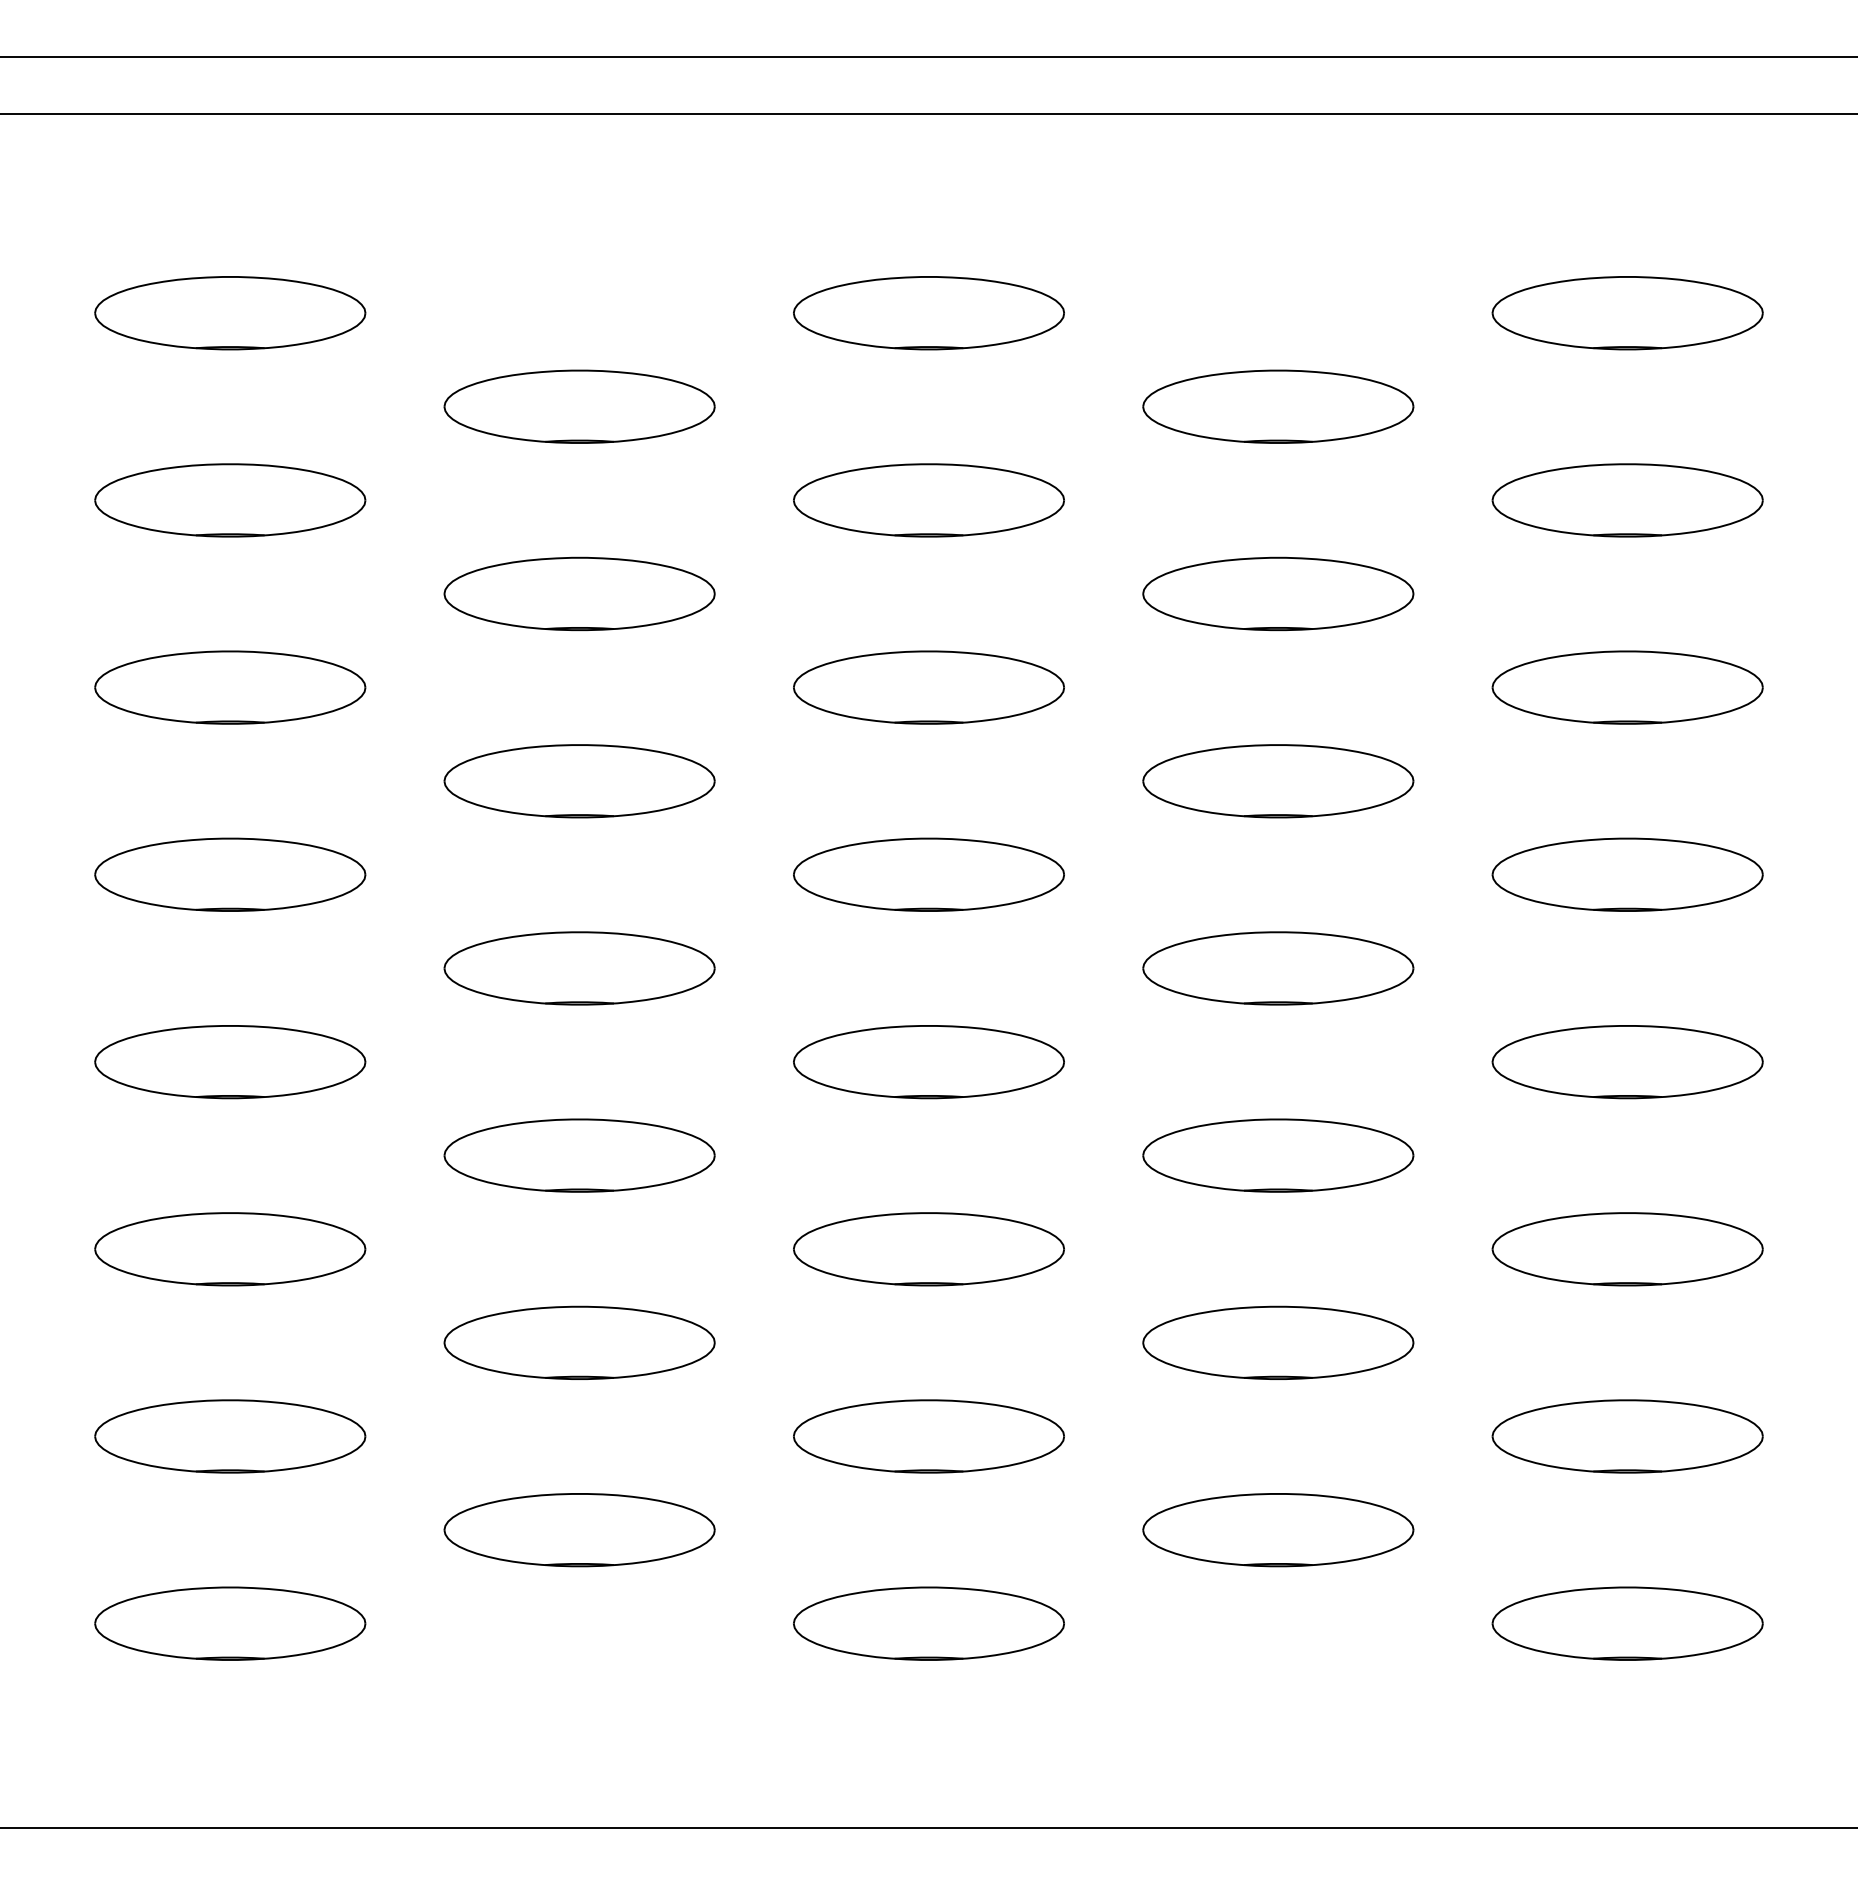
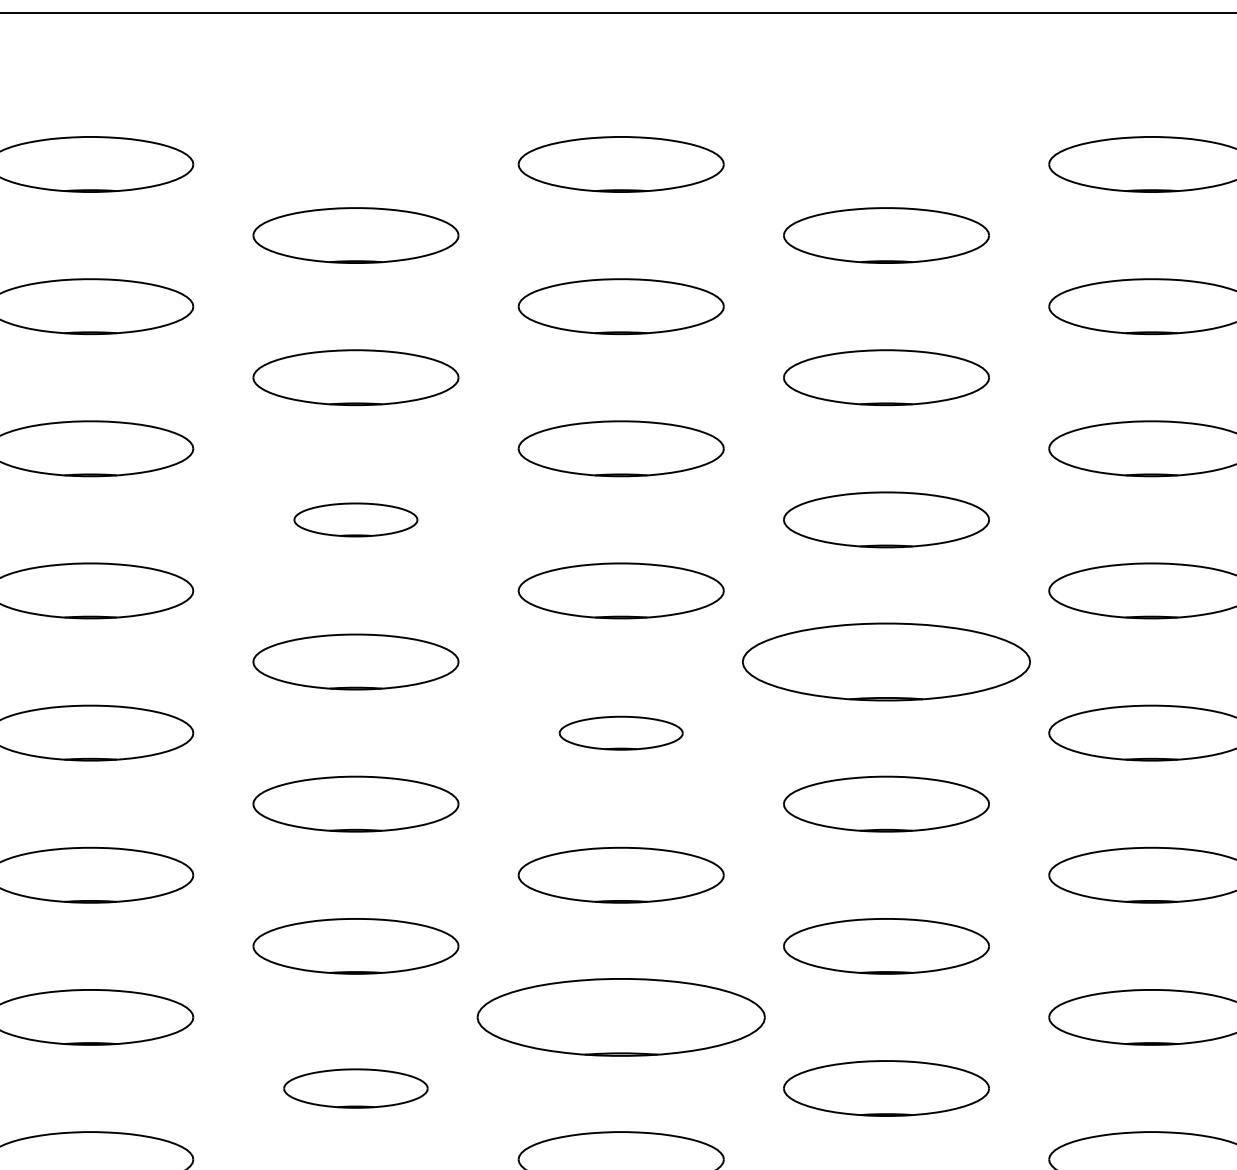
part: (579, 781) -> (355, 520), size x0.6
part: (1278, 968) -> (886, 662), size x1.4
part: (928, 1062) -> (620, 733), size x0.6
part: (928, 1436) -> (620, 1017), size x1.4
part: (579, 1530) -> (355, 1088), size x0.7

